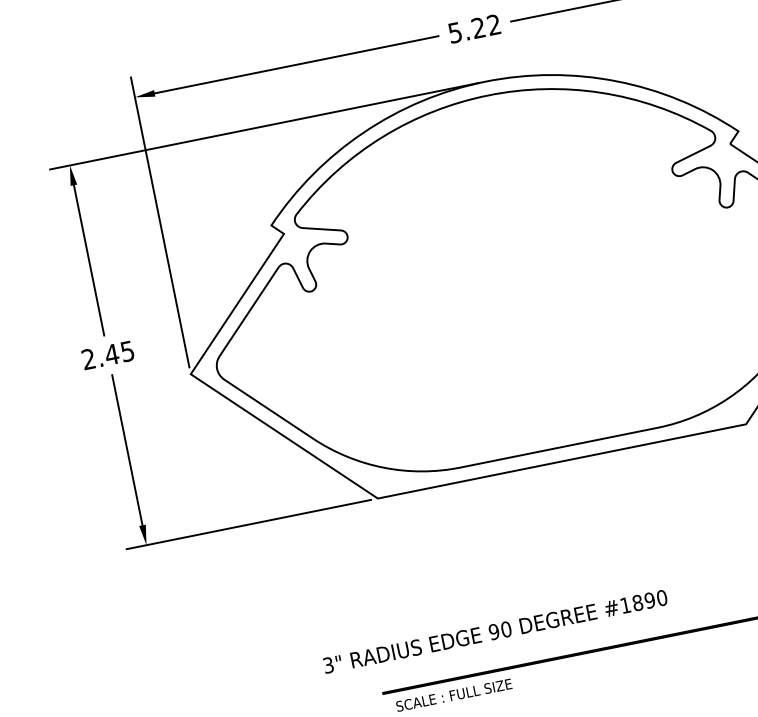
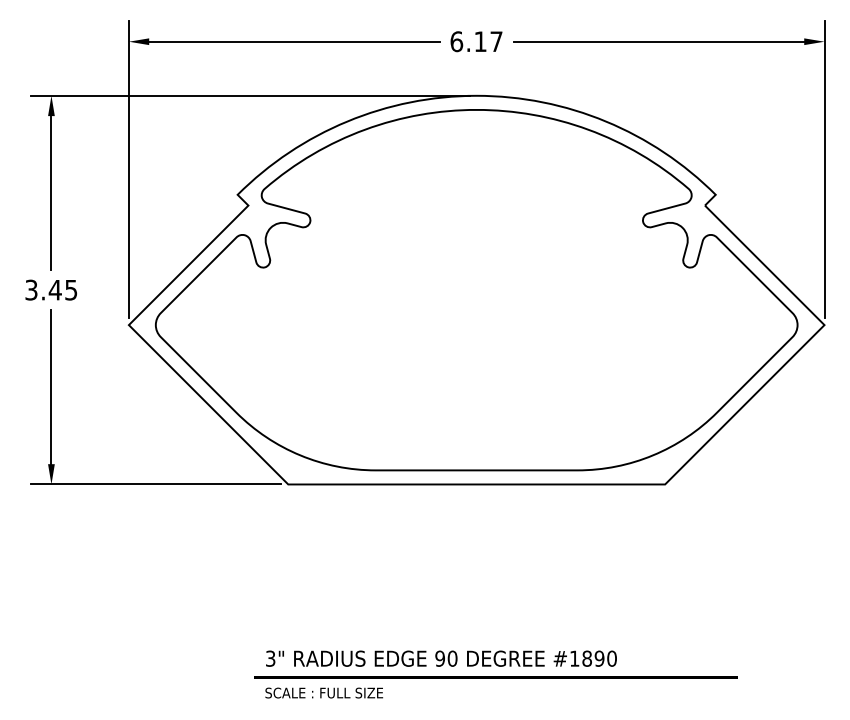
text: (474, 28) -> (476, 41), 5.22 -> 6.17
text: (88, 359) -> (31, 290), 2.45 -> 3.45
text: (495, 631) -> (441, 658), moved

